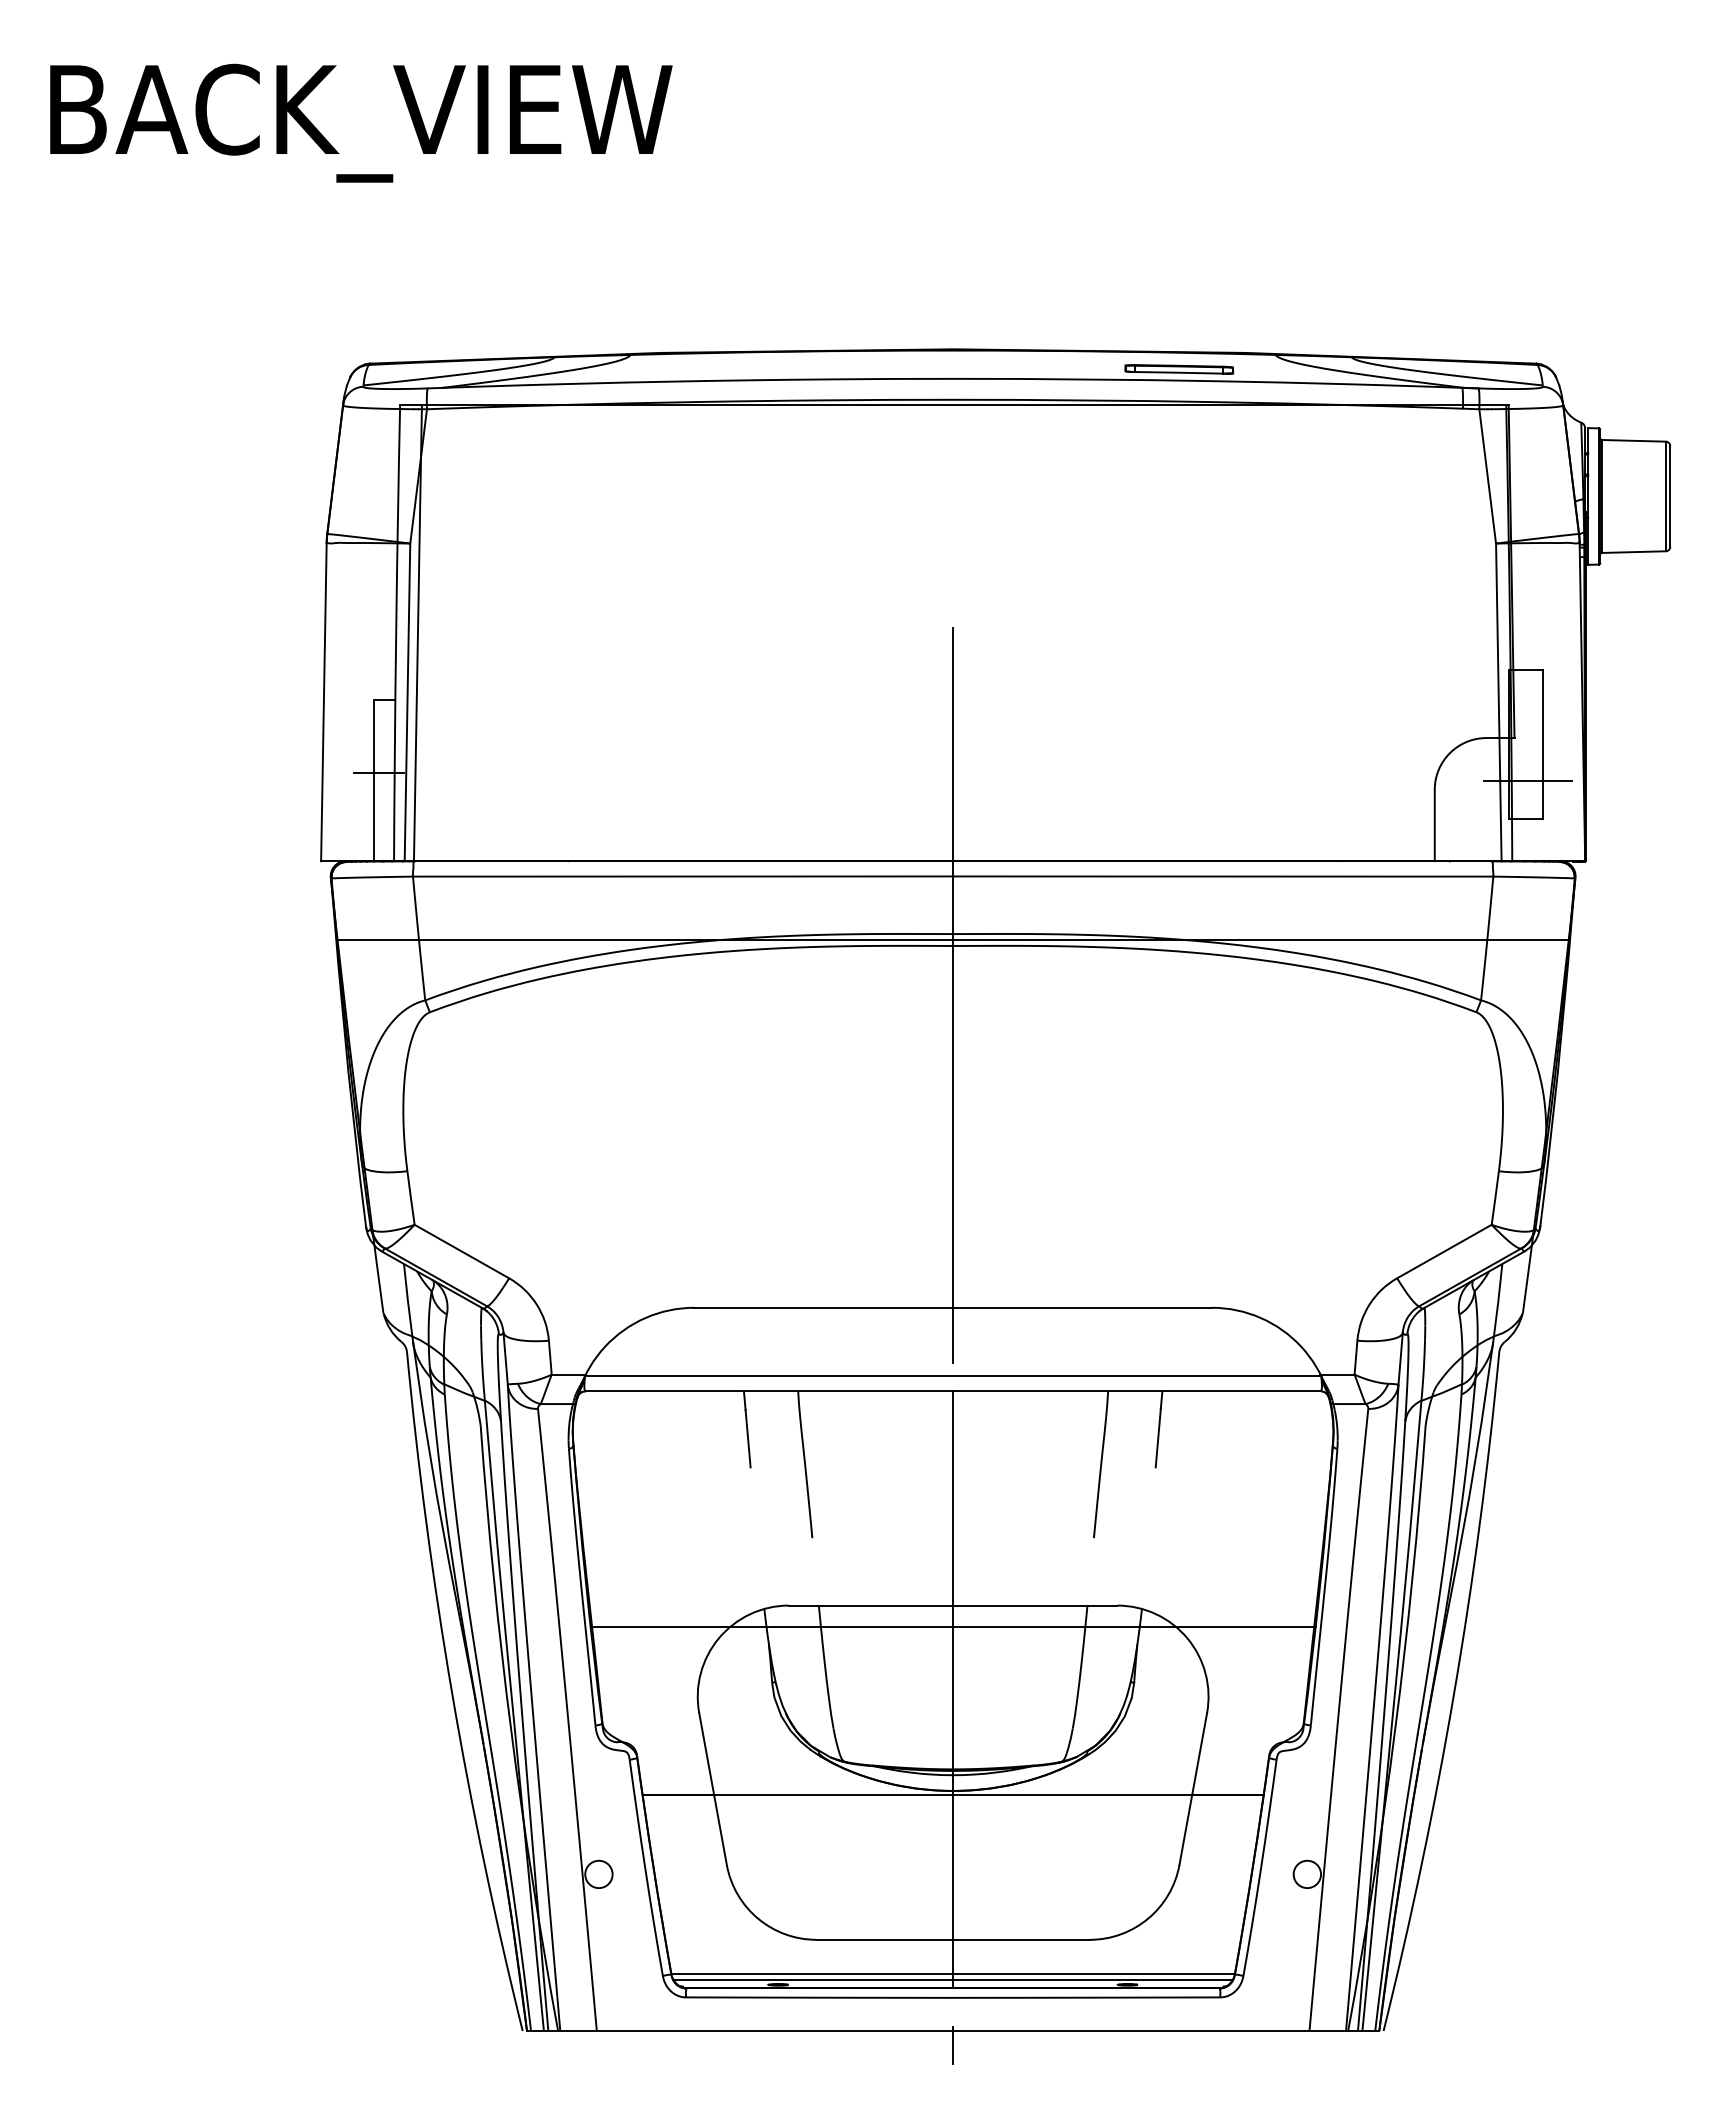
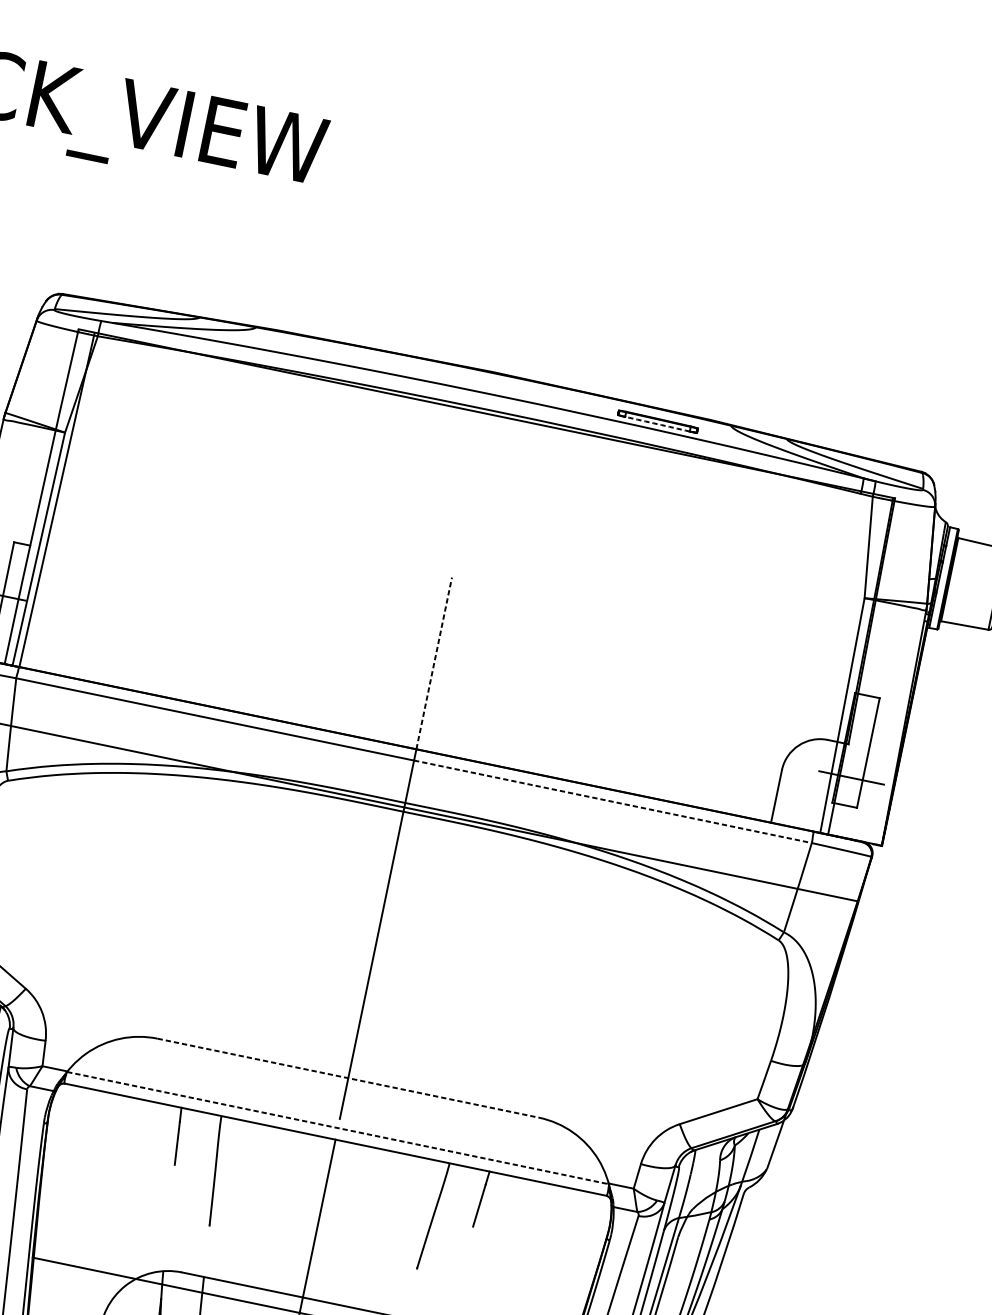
arc: (1179, 372) -> (657, 423), solid -> dashed
line: (953, 744) -> (434, 663), solid -> dashed
line: (1223, 876) -> (613, 801), solid -> dashed
line: (953, 1307) -> (348, 1078), solid -> dashed
line: (953, 1375) -> (338, 1128), solid -> dashed

